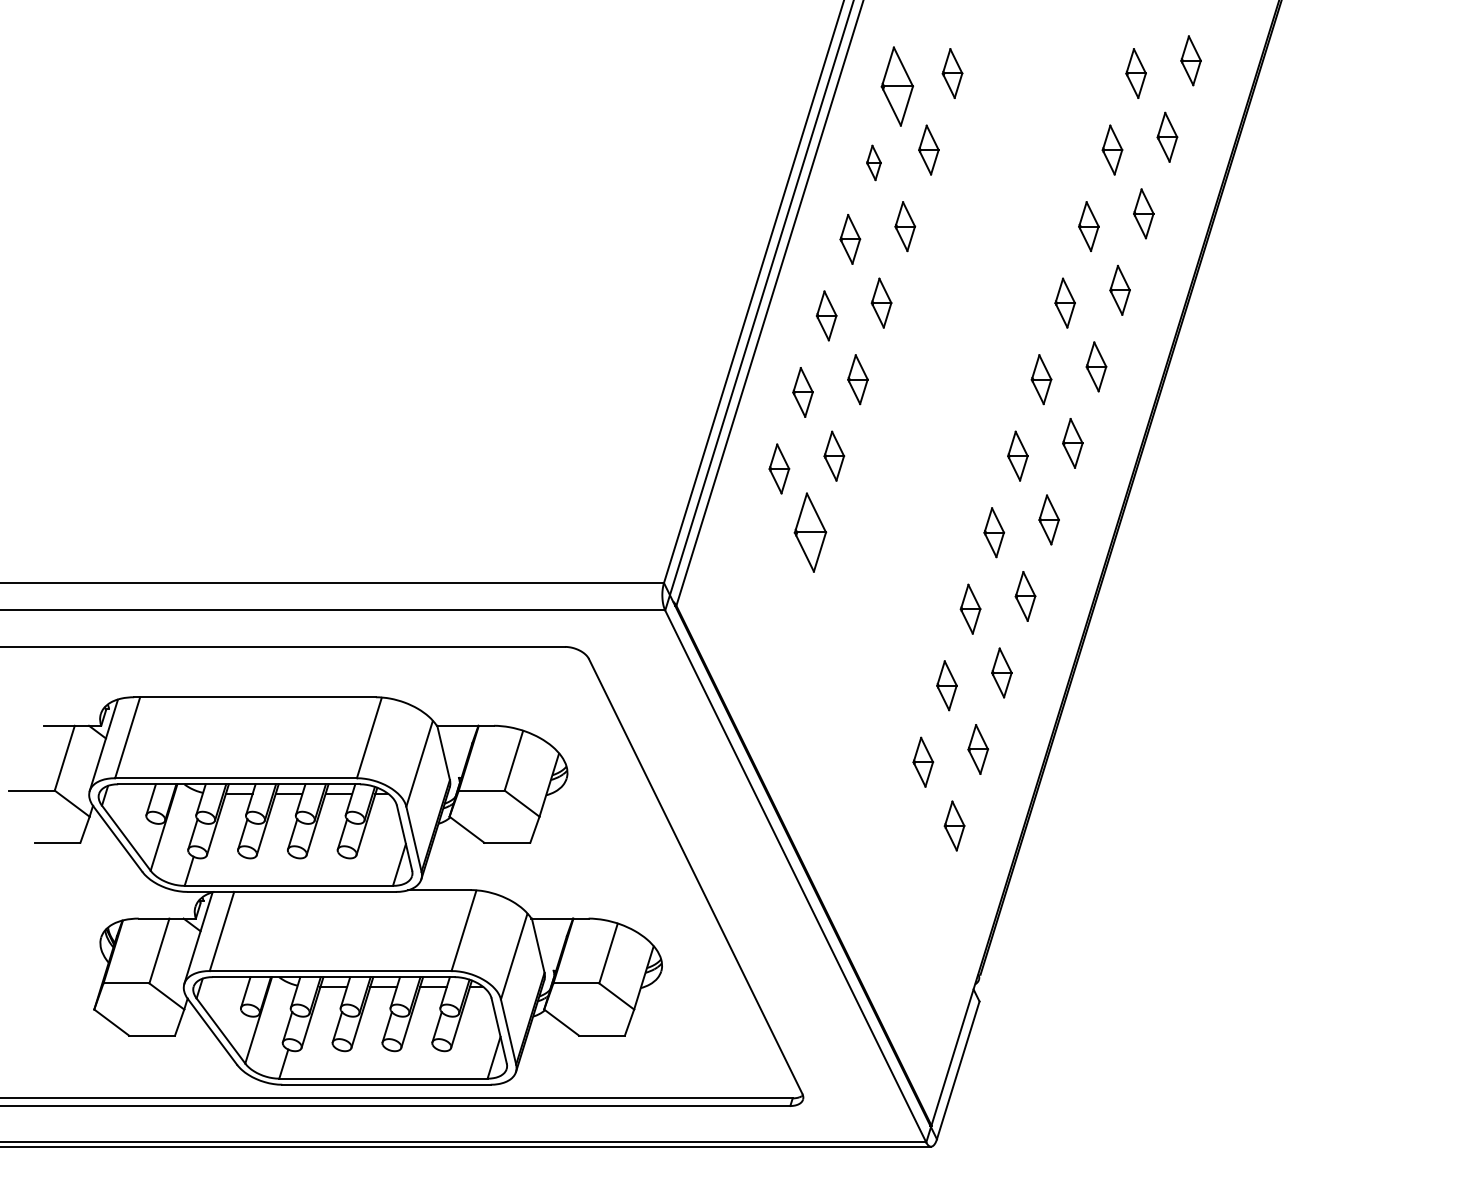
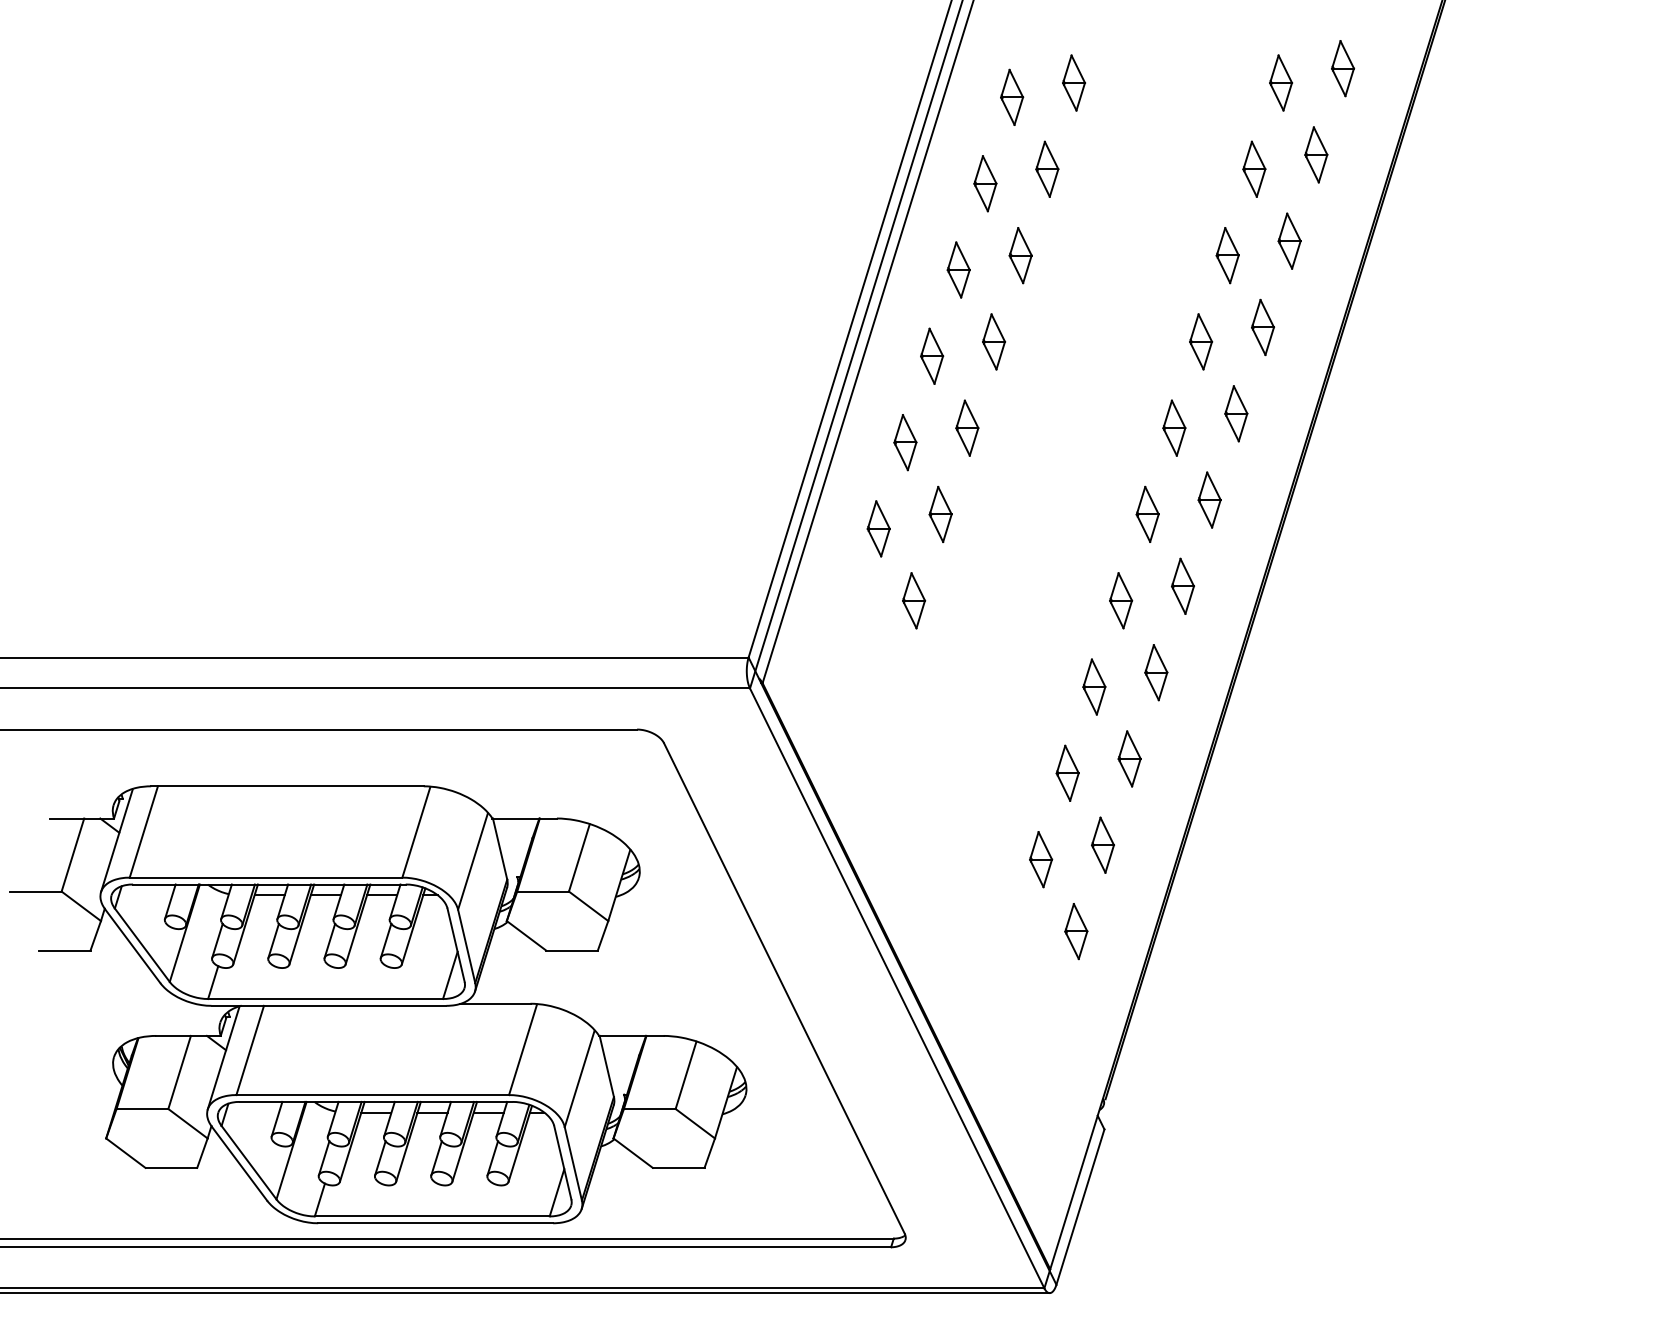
part: (898, 85) -> (1012, 96), size x0.62
part: (874, 162) -> (985, 183), size x1.43
part: (811, 532) -> (914, 600), size x0.62

